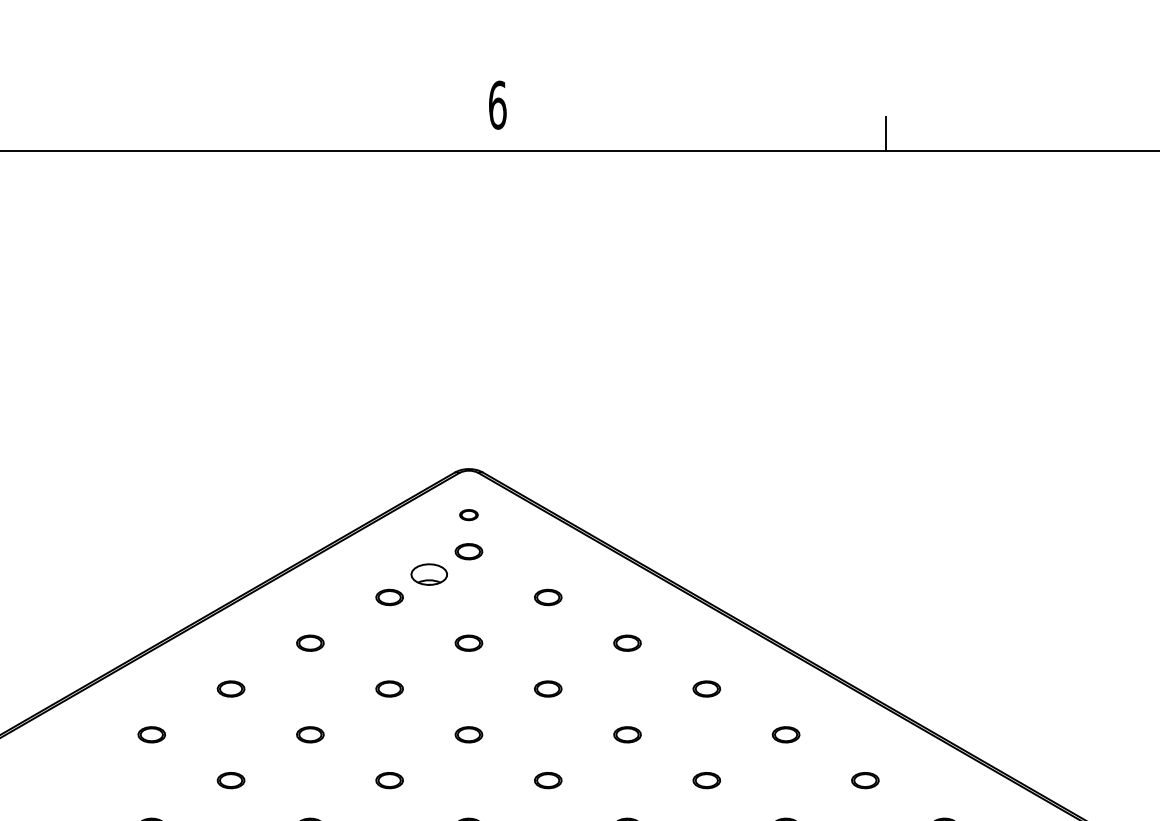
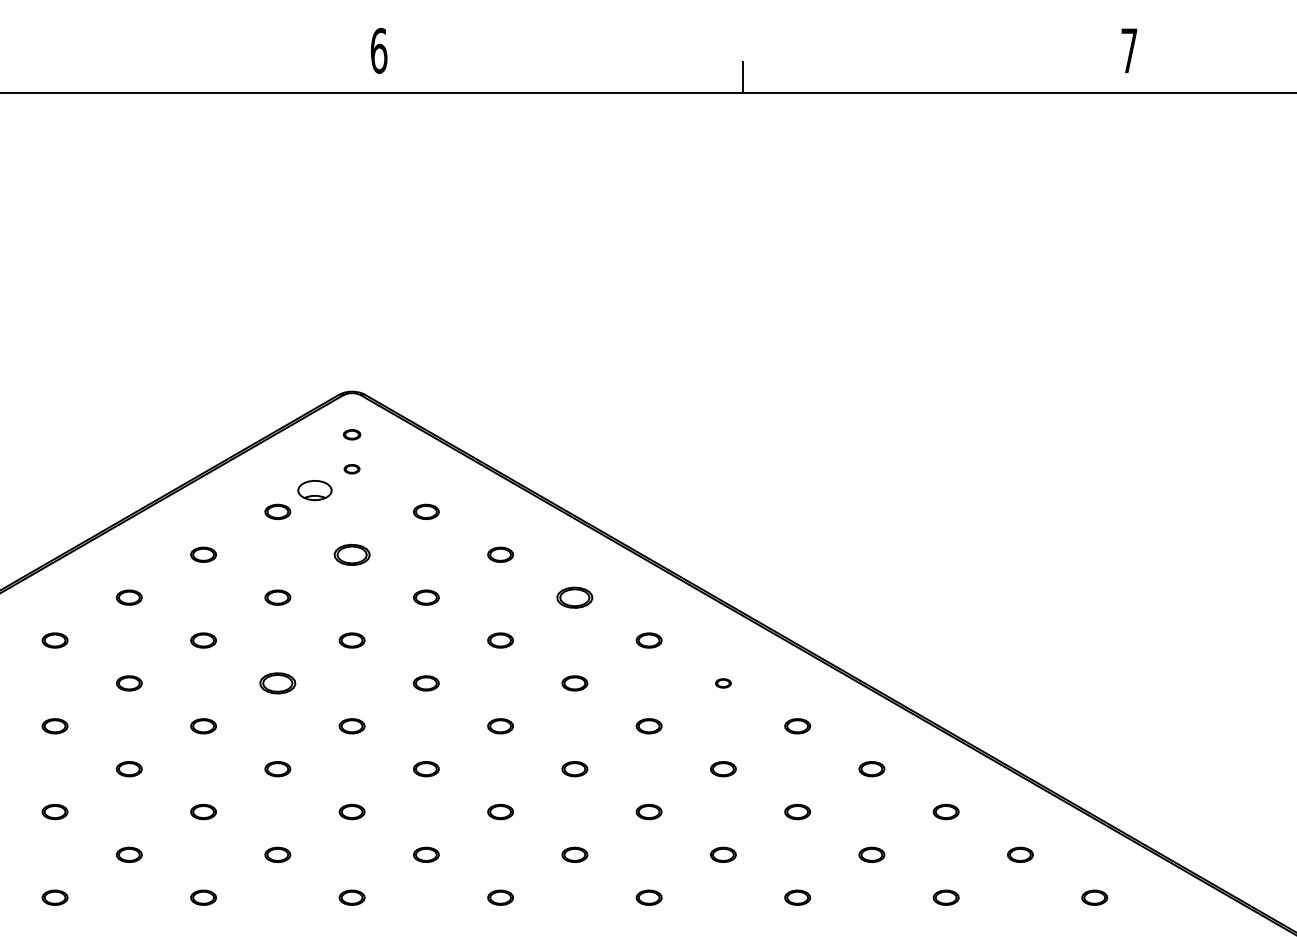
part: (468, 552) -> (351, 469), size x0.6
part: (468, 642) -> (351, 554), size x1.4
part: (706, 688) -> (574, 597), size x1.4
part: (389, 780) -> (277, 683), size x1.4
part: (865, 780) -> (723, 683), size x0.6

